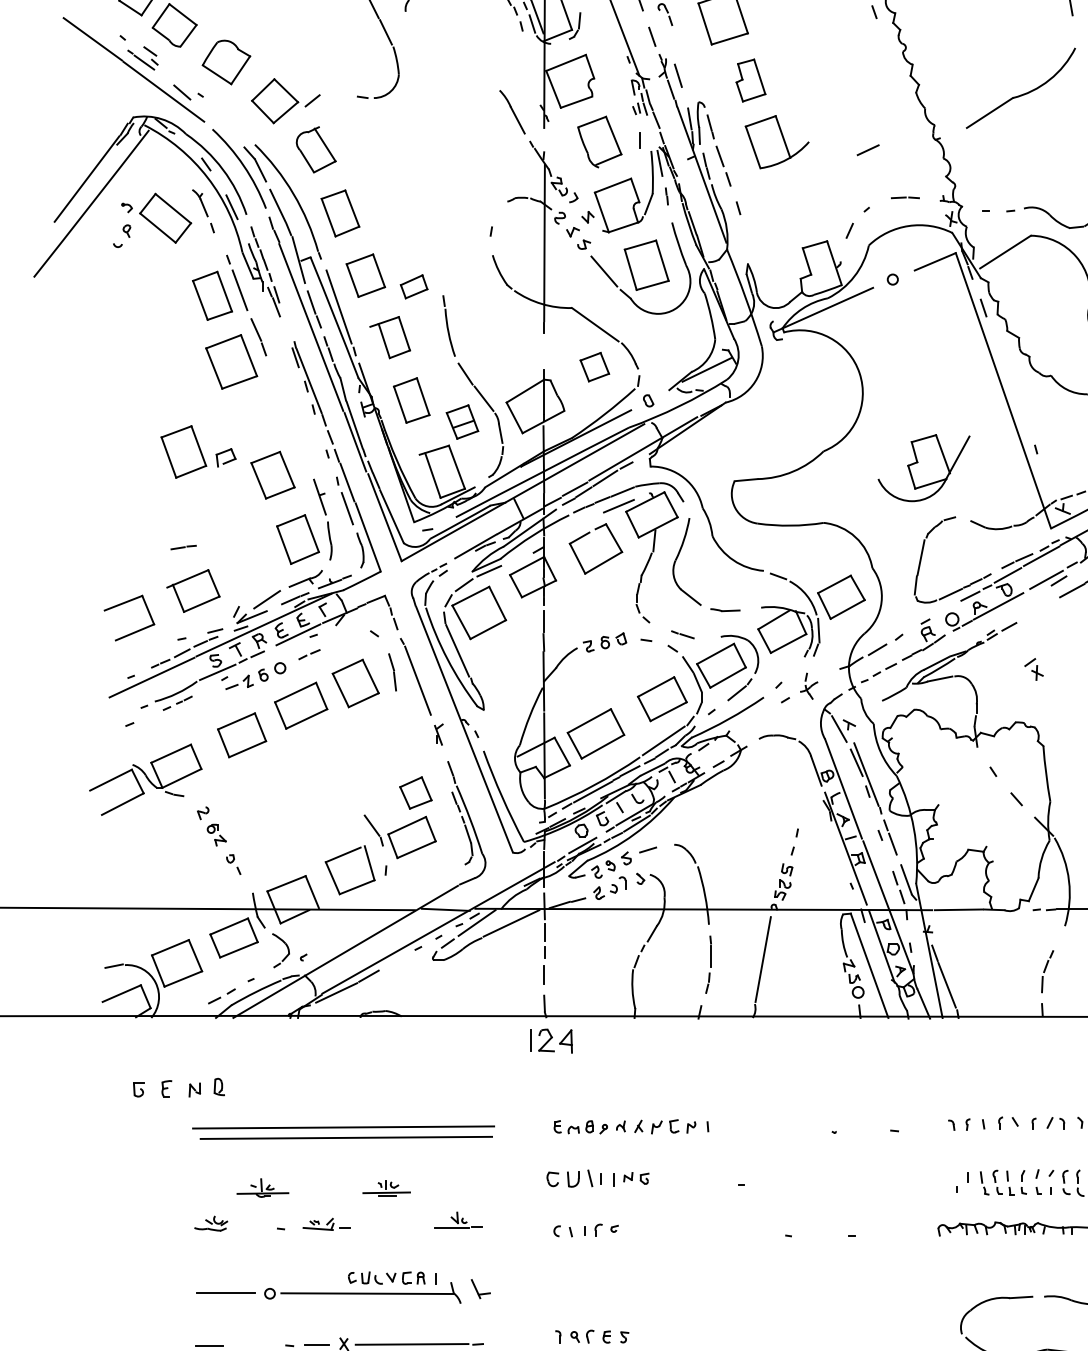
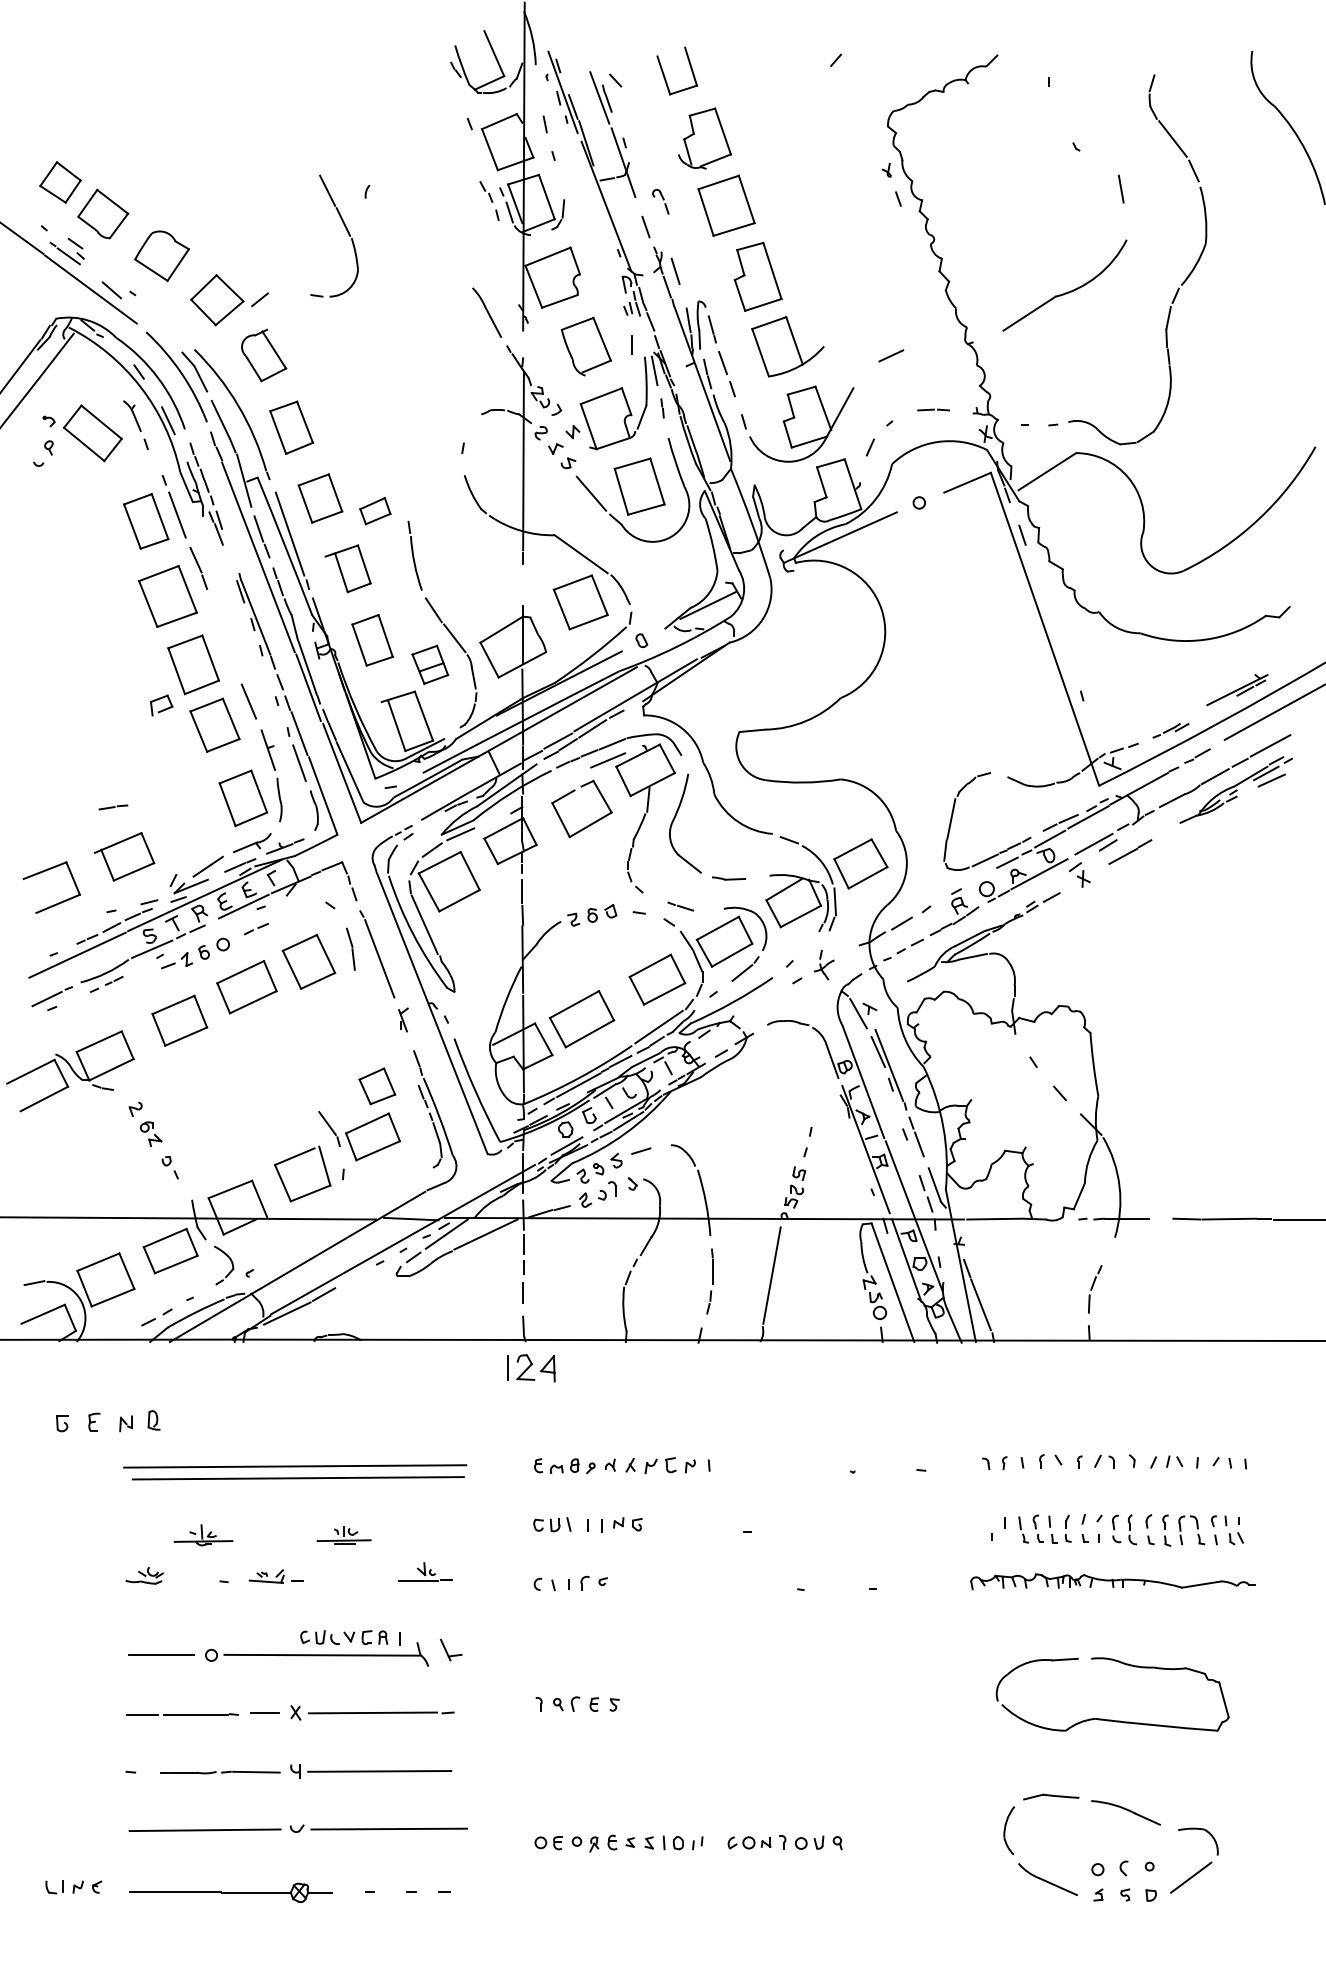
part: (750, 80) -> (757, 276), size x1.43
part: (594, 367) -> (580, 602), size x1.67
part: (183, 451) -> (193, 664), moved
line: (302, 454) -> (248, 701), added
part: (923, 467) -> (801, 423), moved
part: (1033, 669) -> (1079, 874), moved
line: (124, 715) -> (46, 998), added
part: (570, 1178) -> (552, 1524), size x0.71
line: (255, 1345) -> (195, 1714), added

